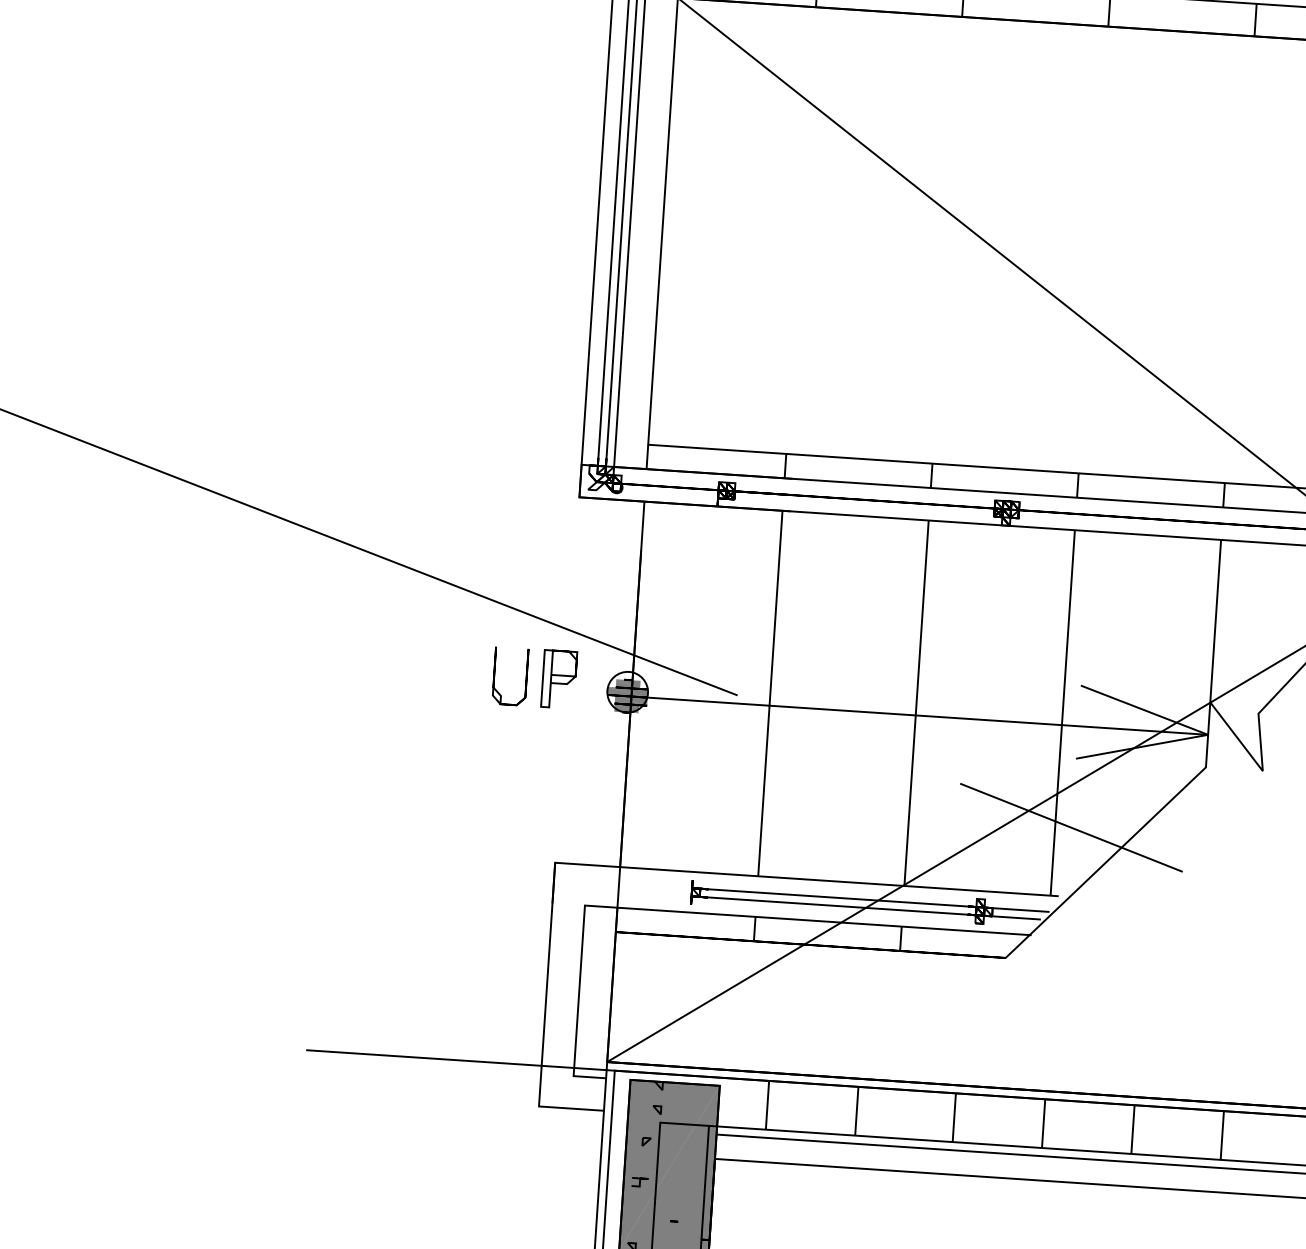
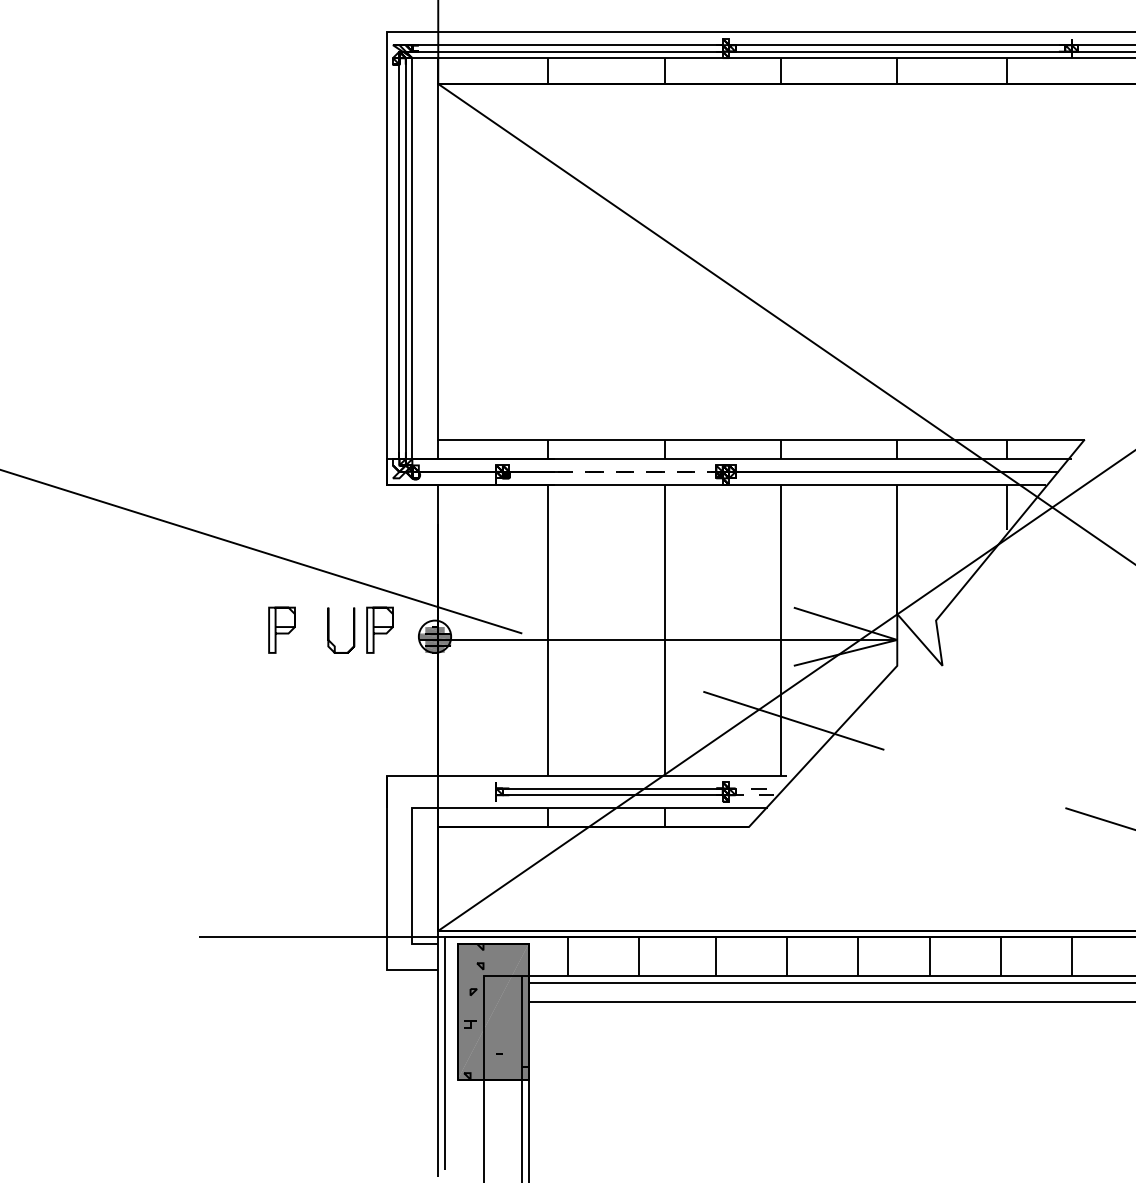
line: (726, 490) -> (502, 471), solid -> dashed
curve: (435, 667) -> (281, 627), added
line: (992, 907) -> (735, 788), solid -> dashed

